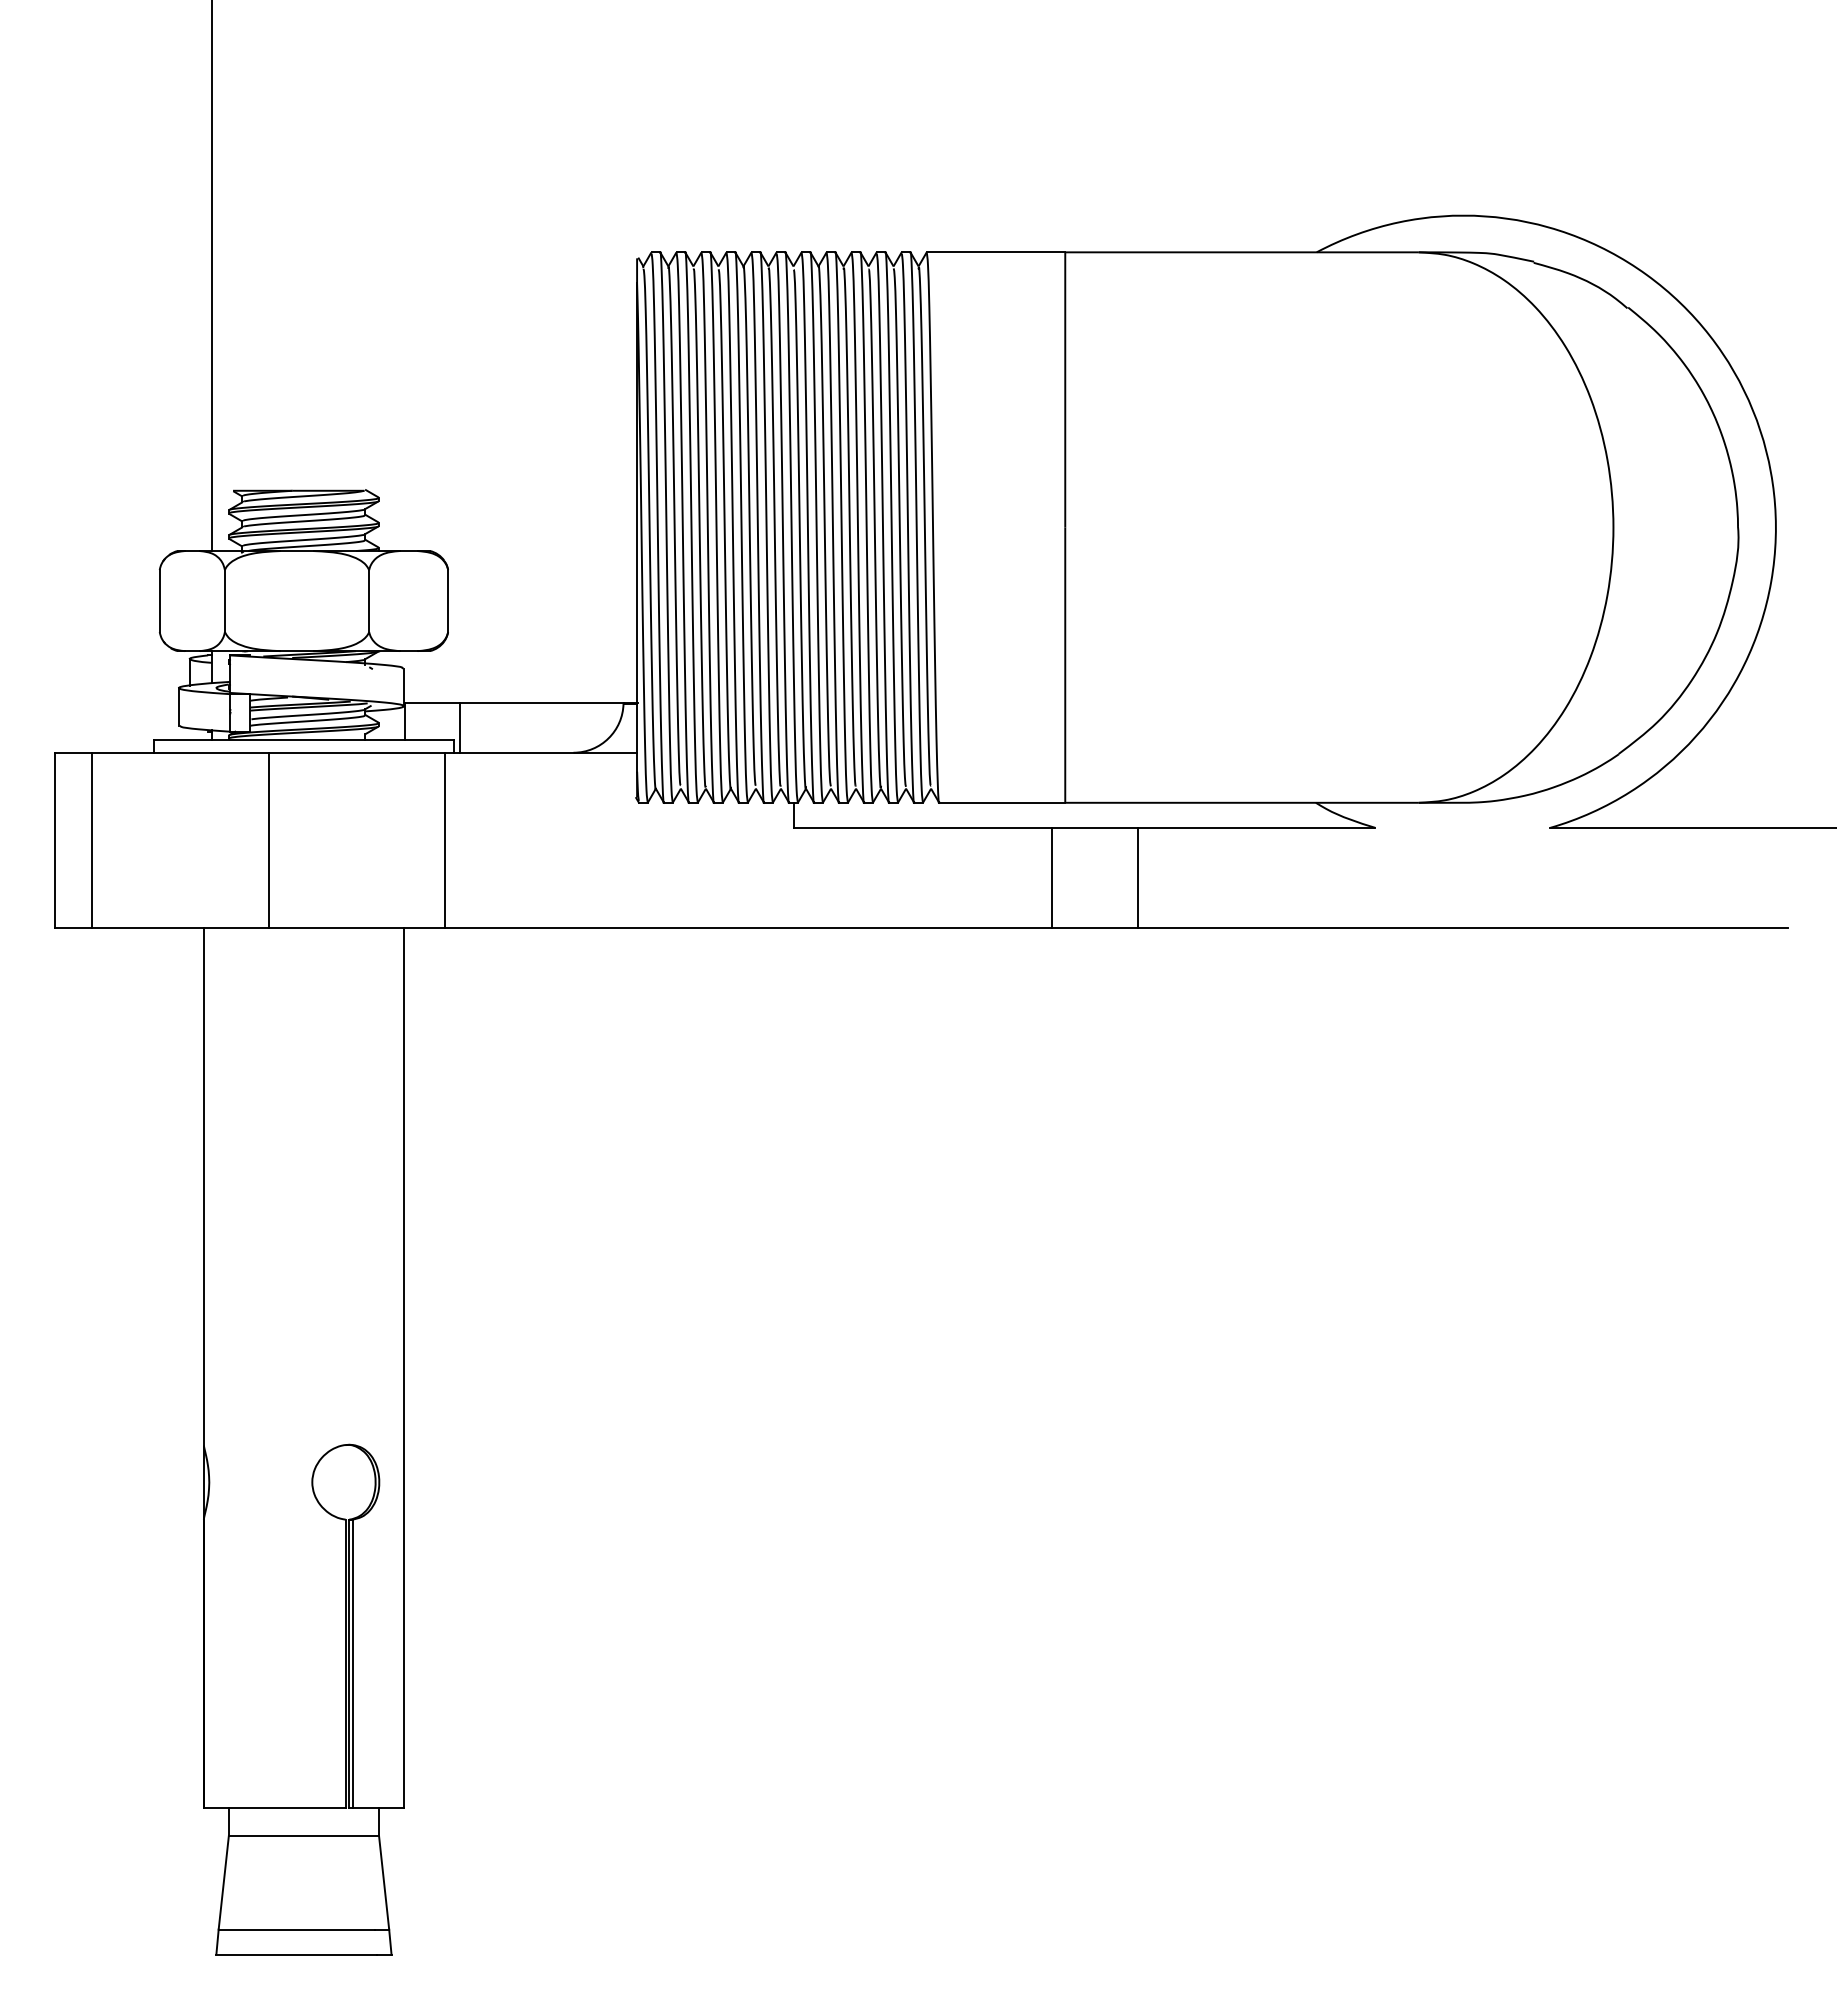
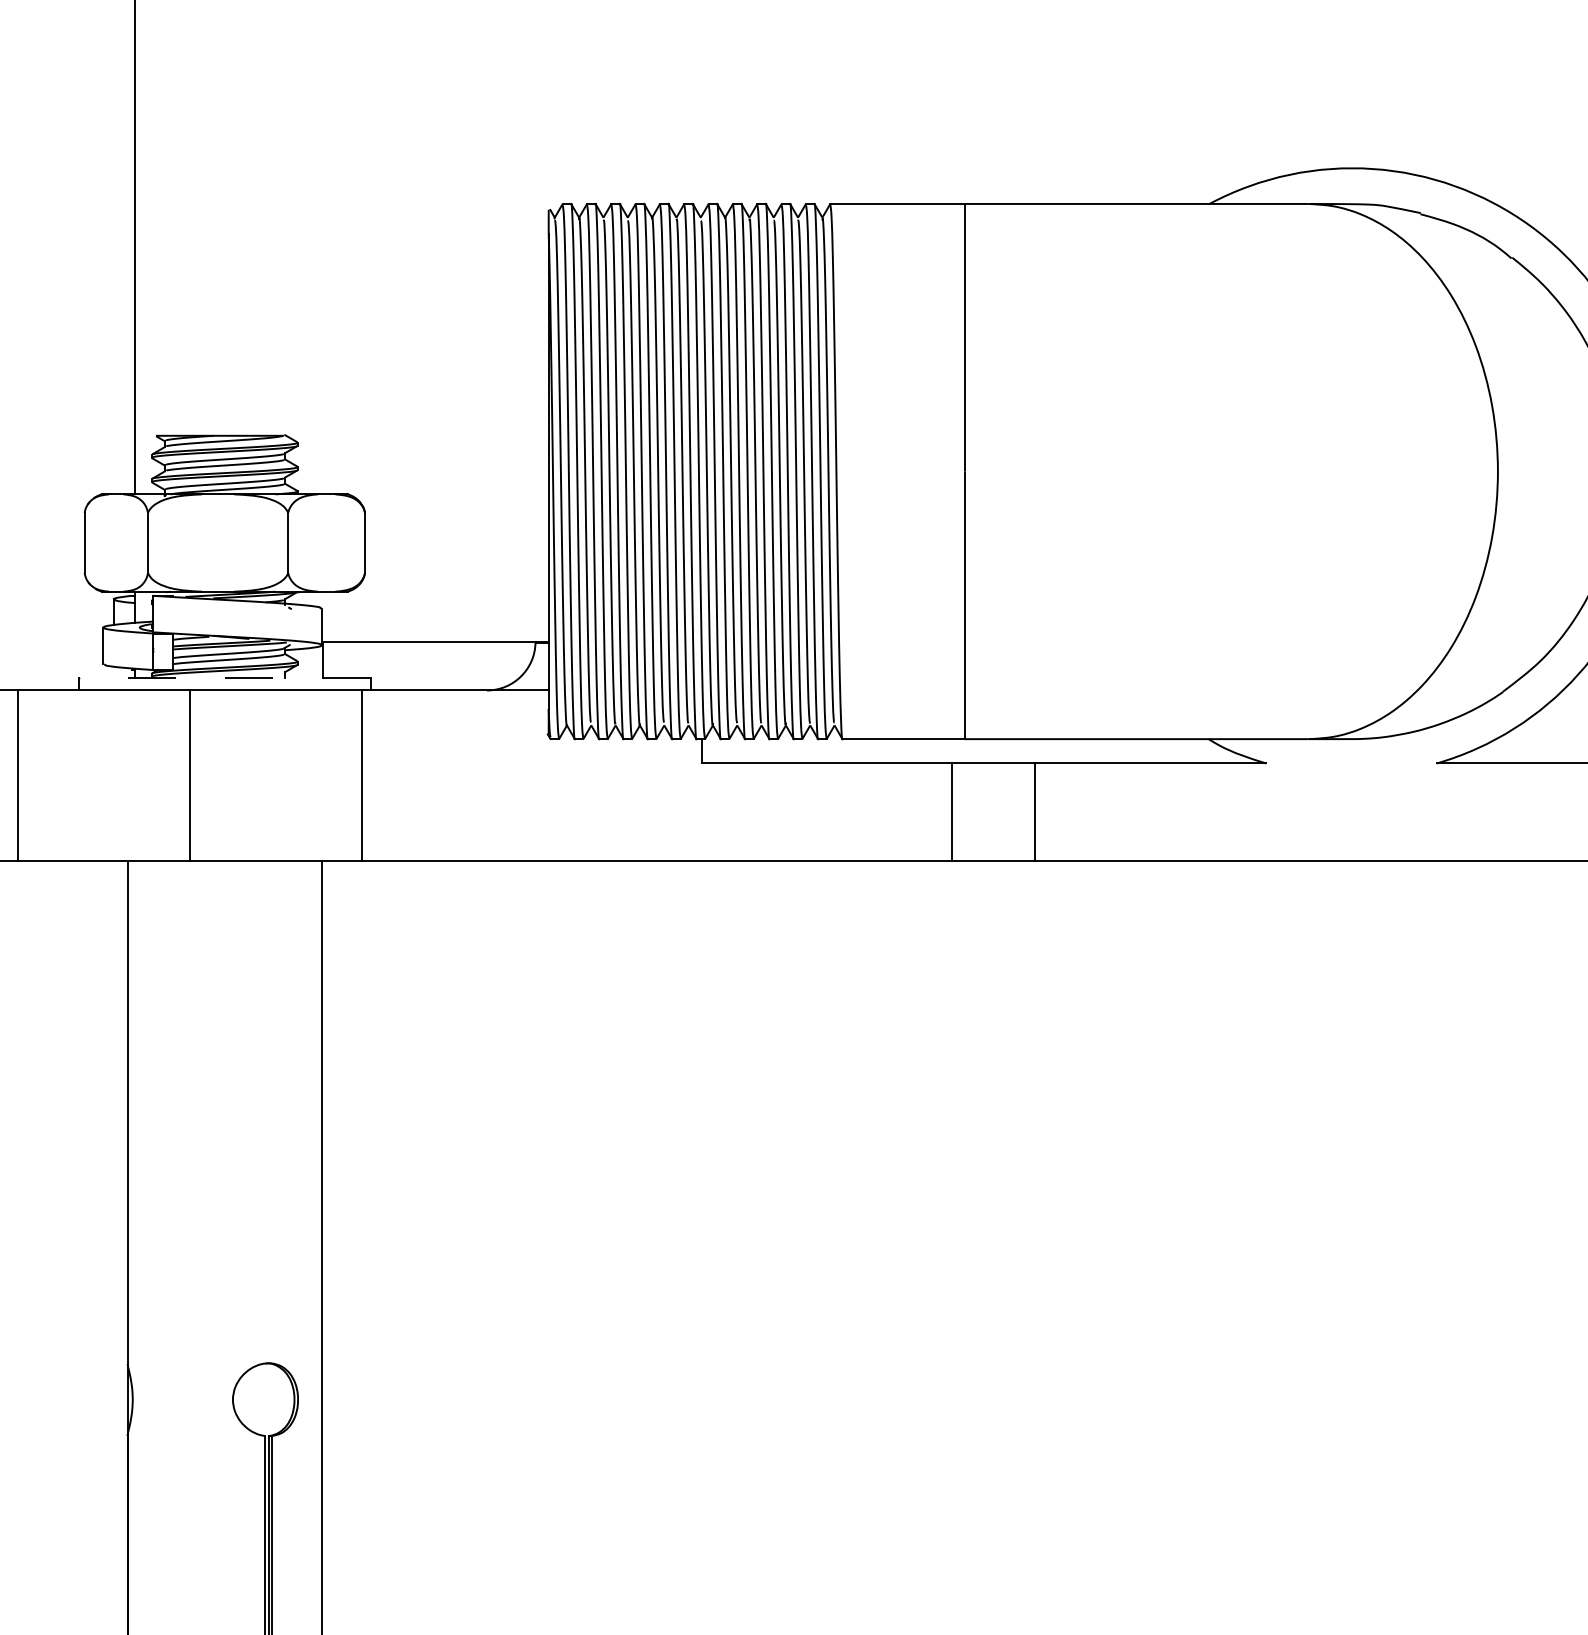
line: (459, 727) -> (376, 665), removed
line: (303, 740) -> (224, 678), solid -> dashed

